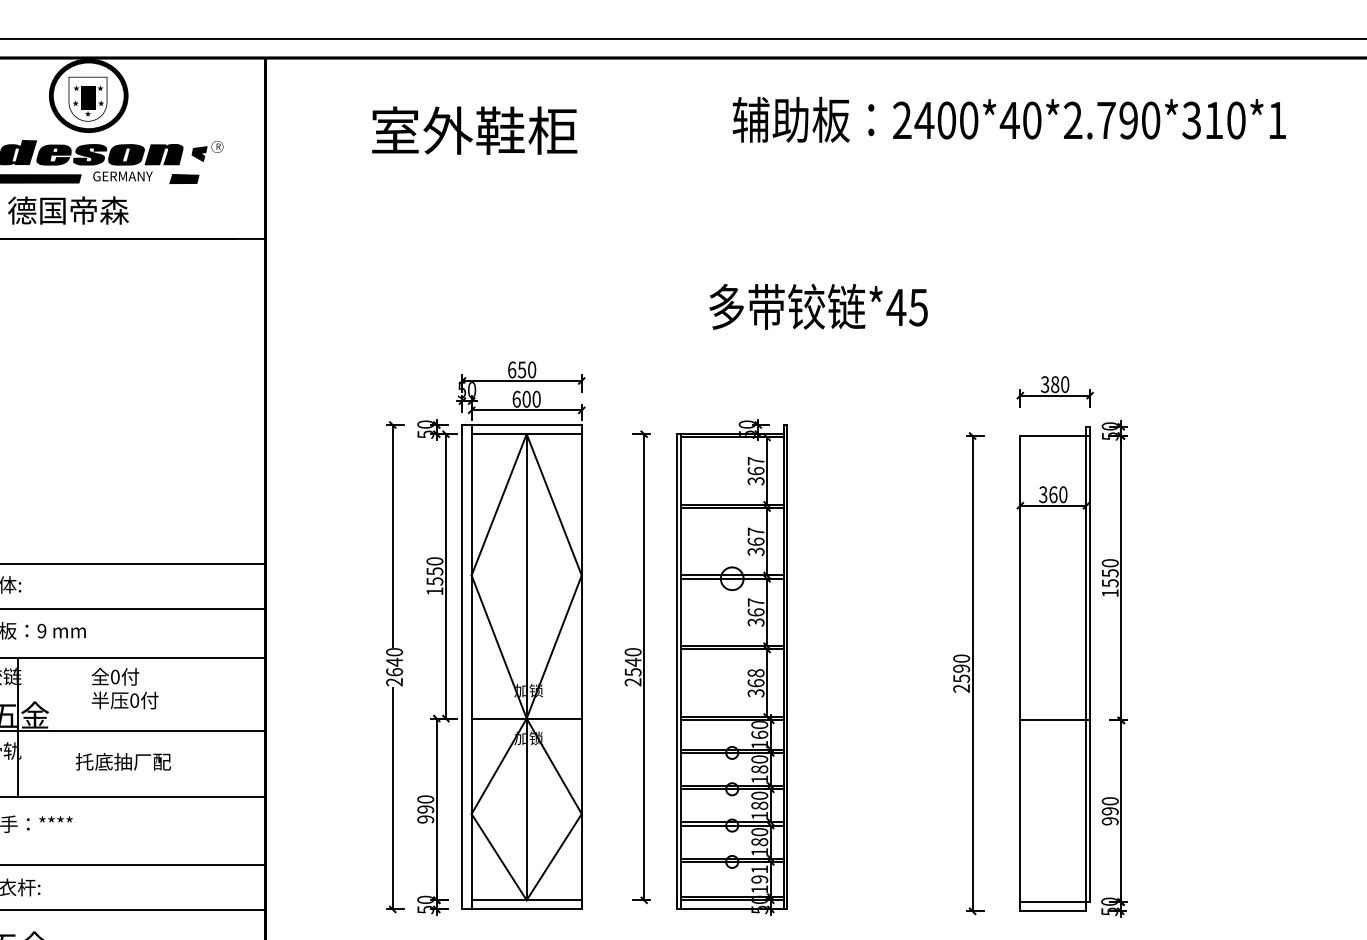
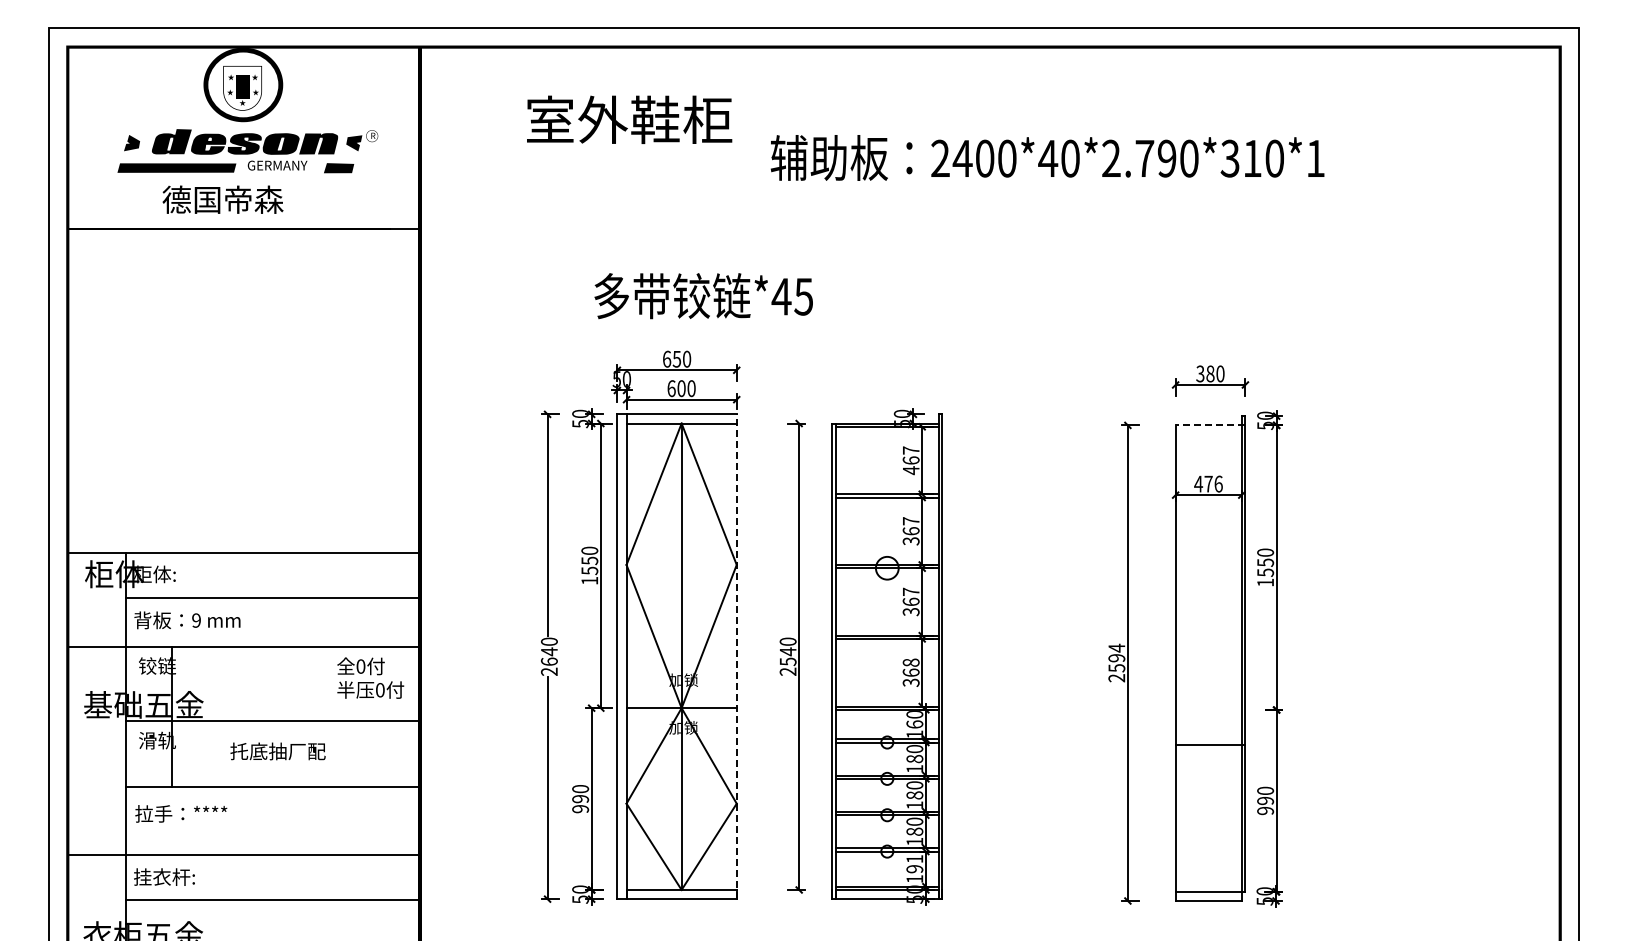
text: (1009, 119) -> (1047, 157), moved
text: (818, 307) -> (703, 296), moved
line: (1055, 436) -> (1210, 425), solid -> dashed
text: (755, 481) -> (910, 470), 367 -> 467
text: (1053, 494) -> (1208, 483), 360 -> 476
text: (961, 657) -> (1116, 647), 2590 -> 2594
line: (581, 666) -> (736, 656), solid -> dashed
text: (124, 687) -> (370, 677), moved
line: (1055, 720) -> (1210, 745), moved

